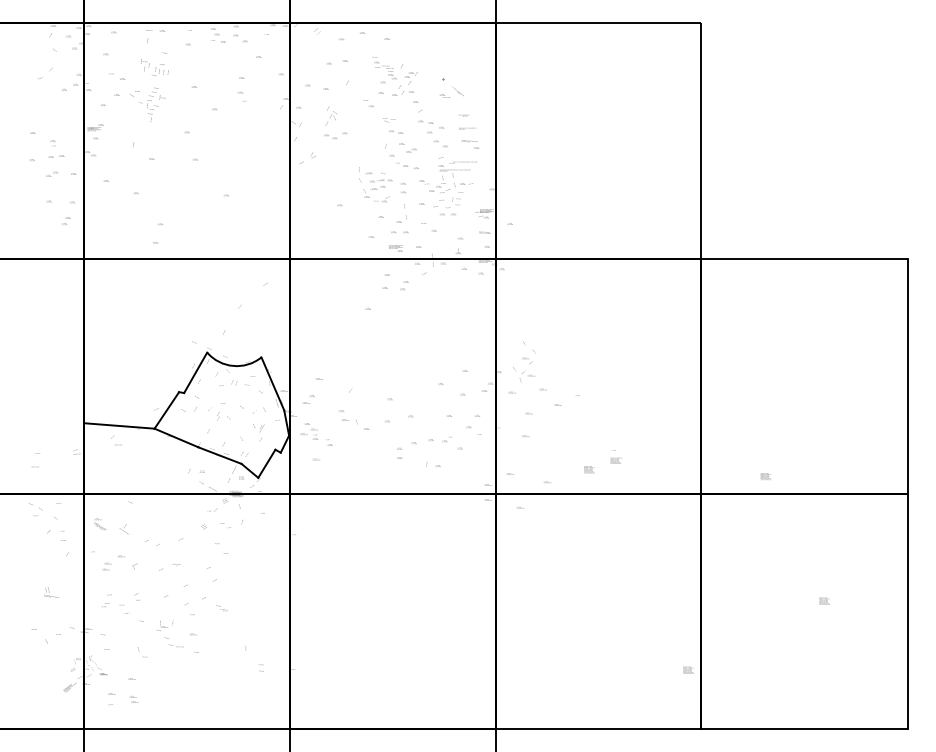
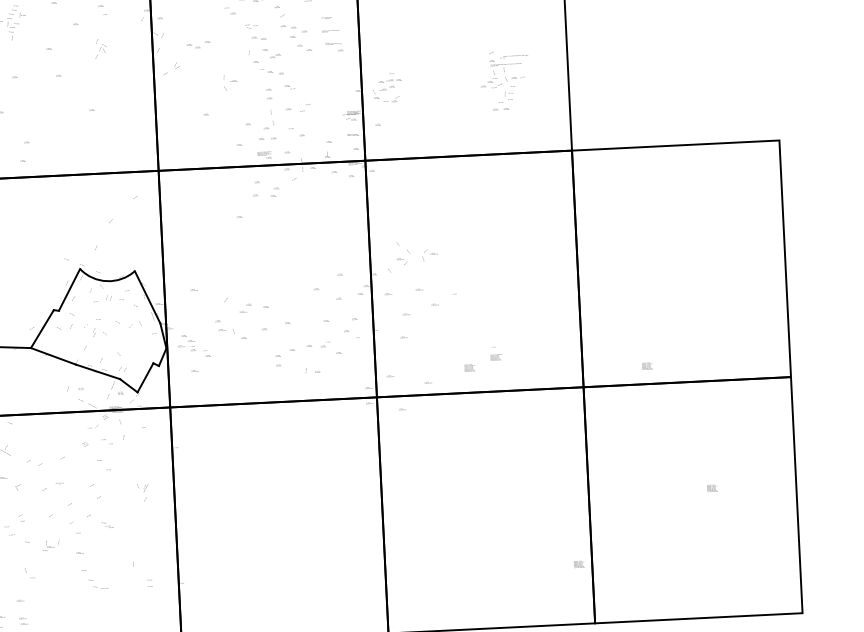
text: (331, 115) -> (100, 48), moved
text: (452, 185) -> (504, 80), moved
text: (377, 187) -> (386, 87), moved
text: (527, 376) -> (430, 254), moved
text: (308, 399) -> (245, 308), moved
text: (258, 432) -> (142, 492), moved
text: (171, 641) -> (95, 583), moved

